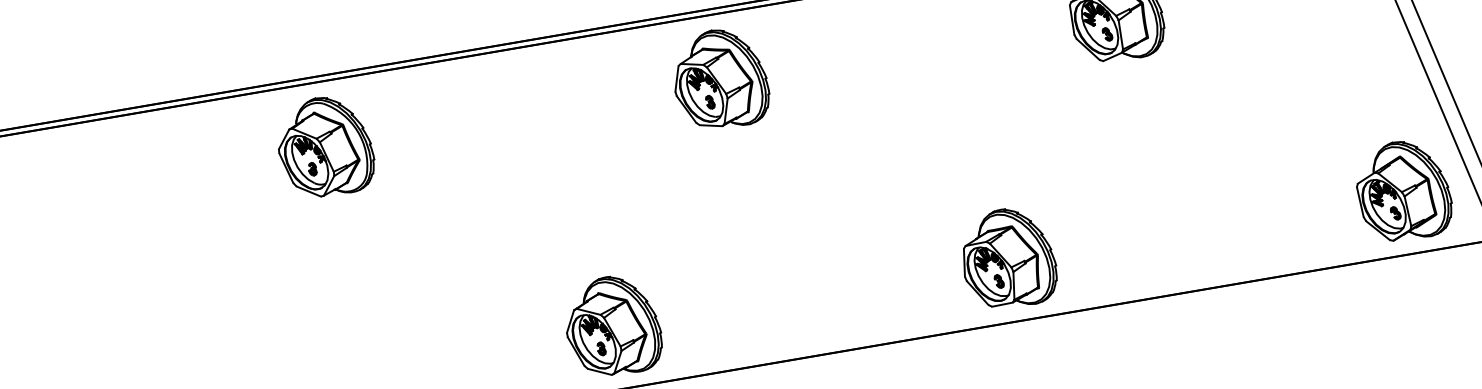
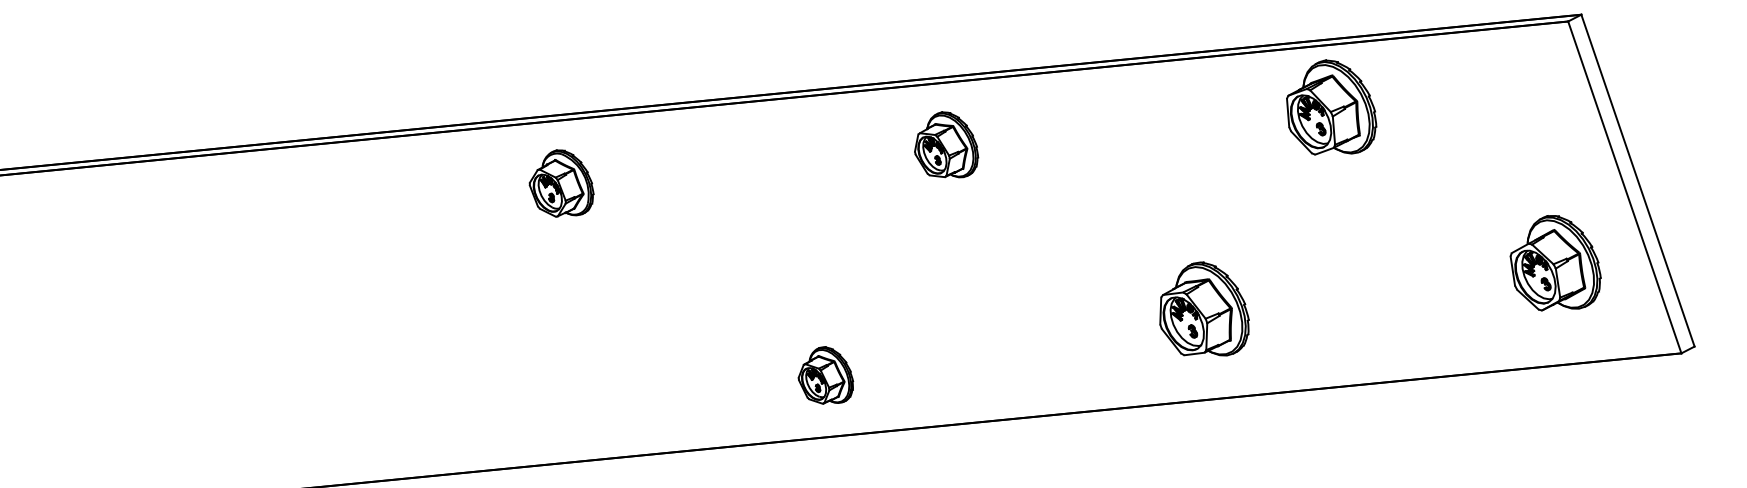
part: (721, 77) -> (946, 144), size x0.7
part: (326, 146) -> (561, 183), size x0.7
part: (1403, 191) -> (1555, 263), moved
part: (1009, 256) -> (1204, 308), moved
part: (613, 325) -> (825, 375), size x0.6

